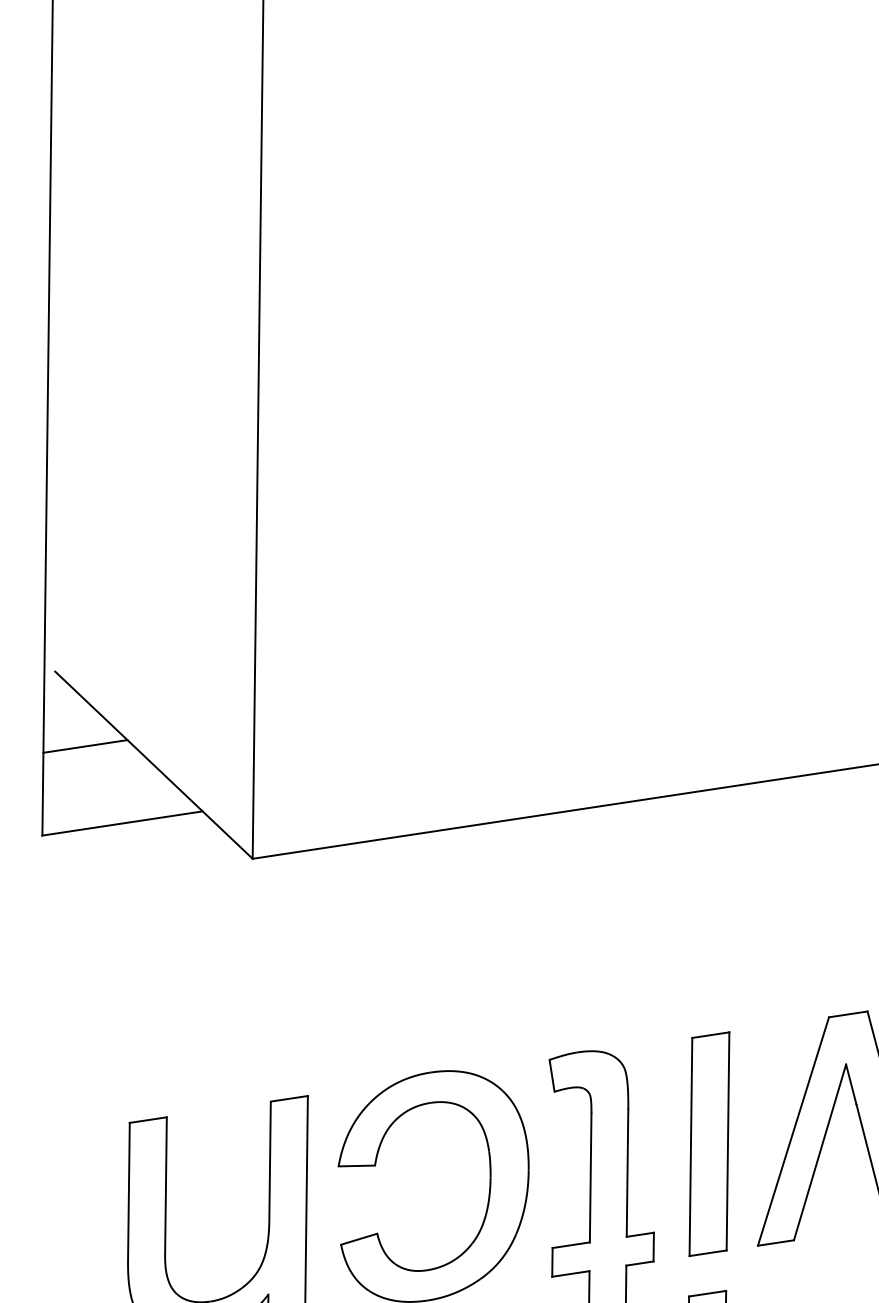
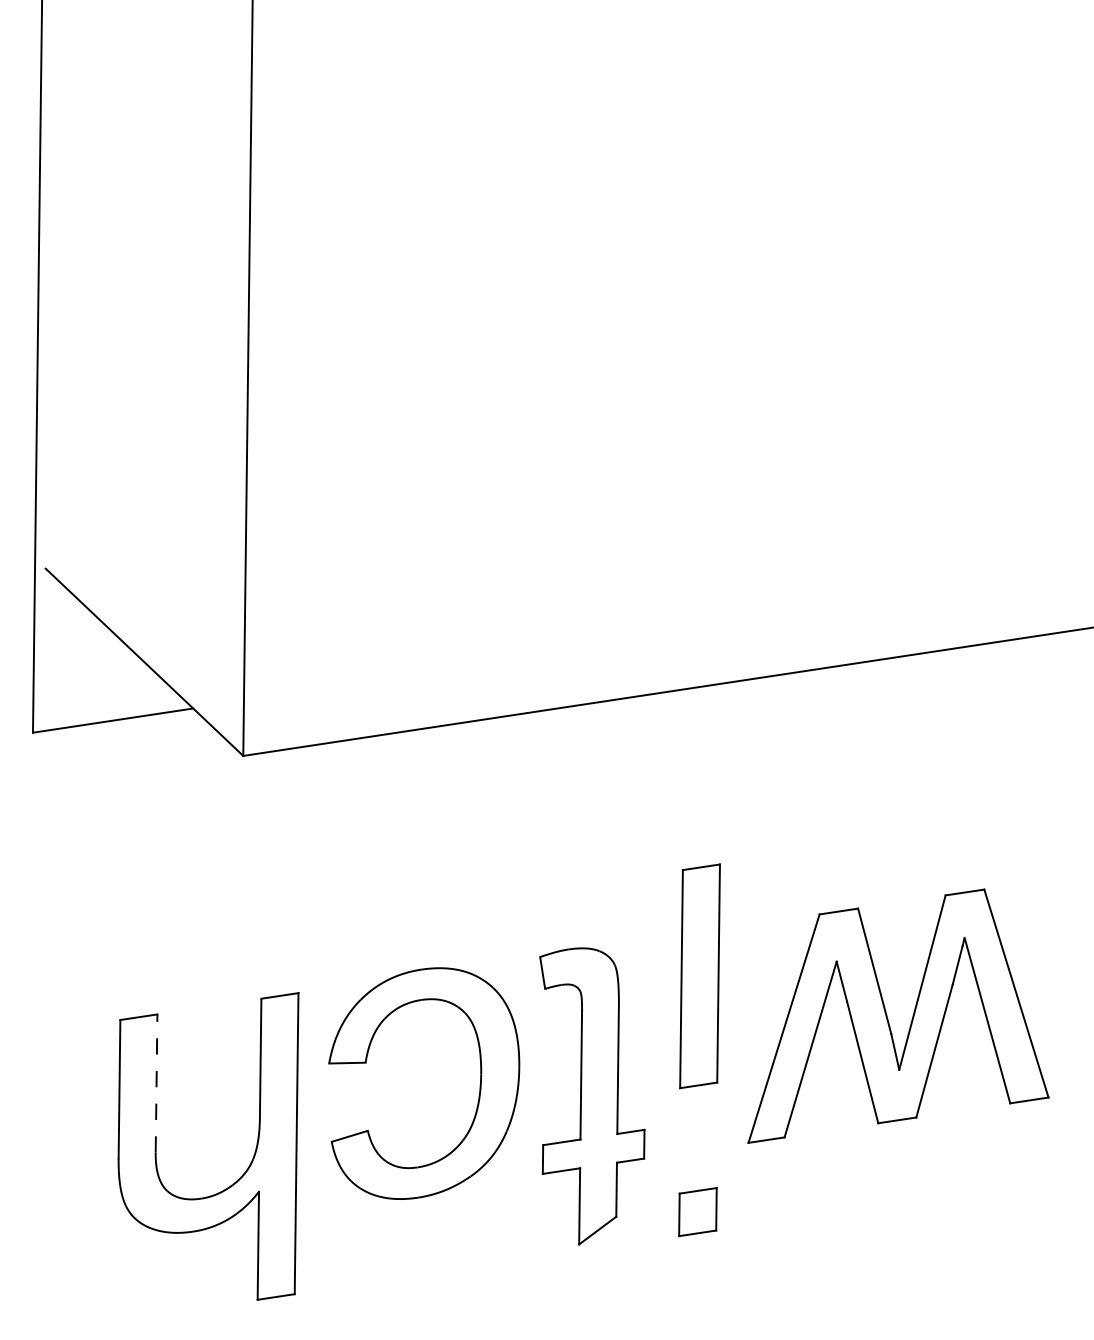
line: (85, 746) -> (76, 643), removed
part: (708, 1144) -> (699, 976), moved
line: (165, 1186) -> (156, 1083), solid -> dashed

